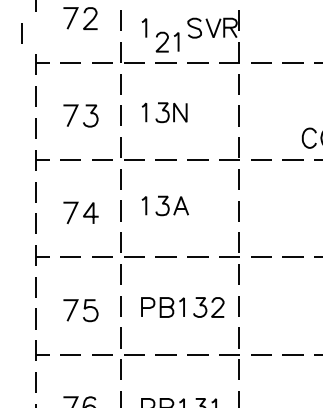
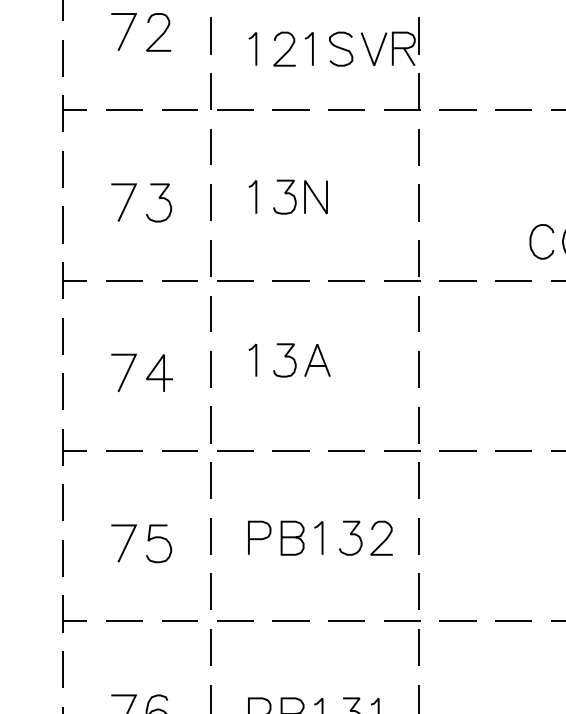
line: (21, 33) -> (62, 58), moved
part: (167, 41) -> (293, 47), moved

